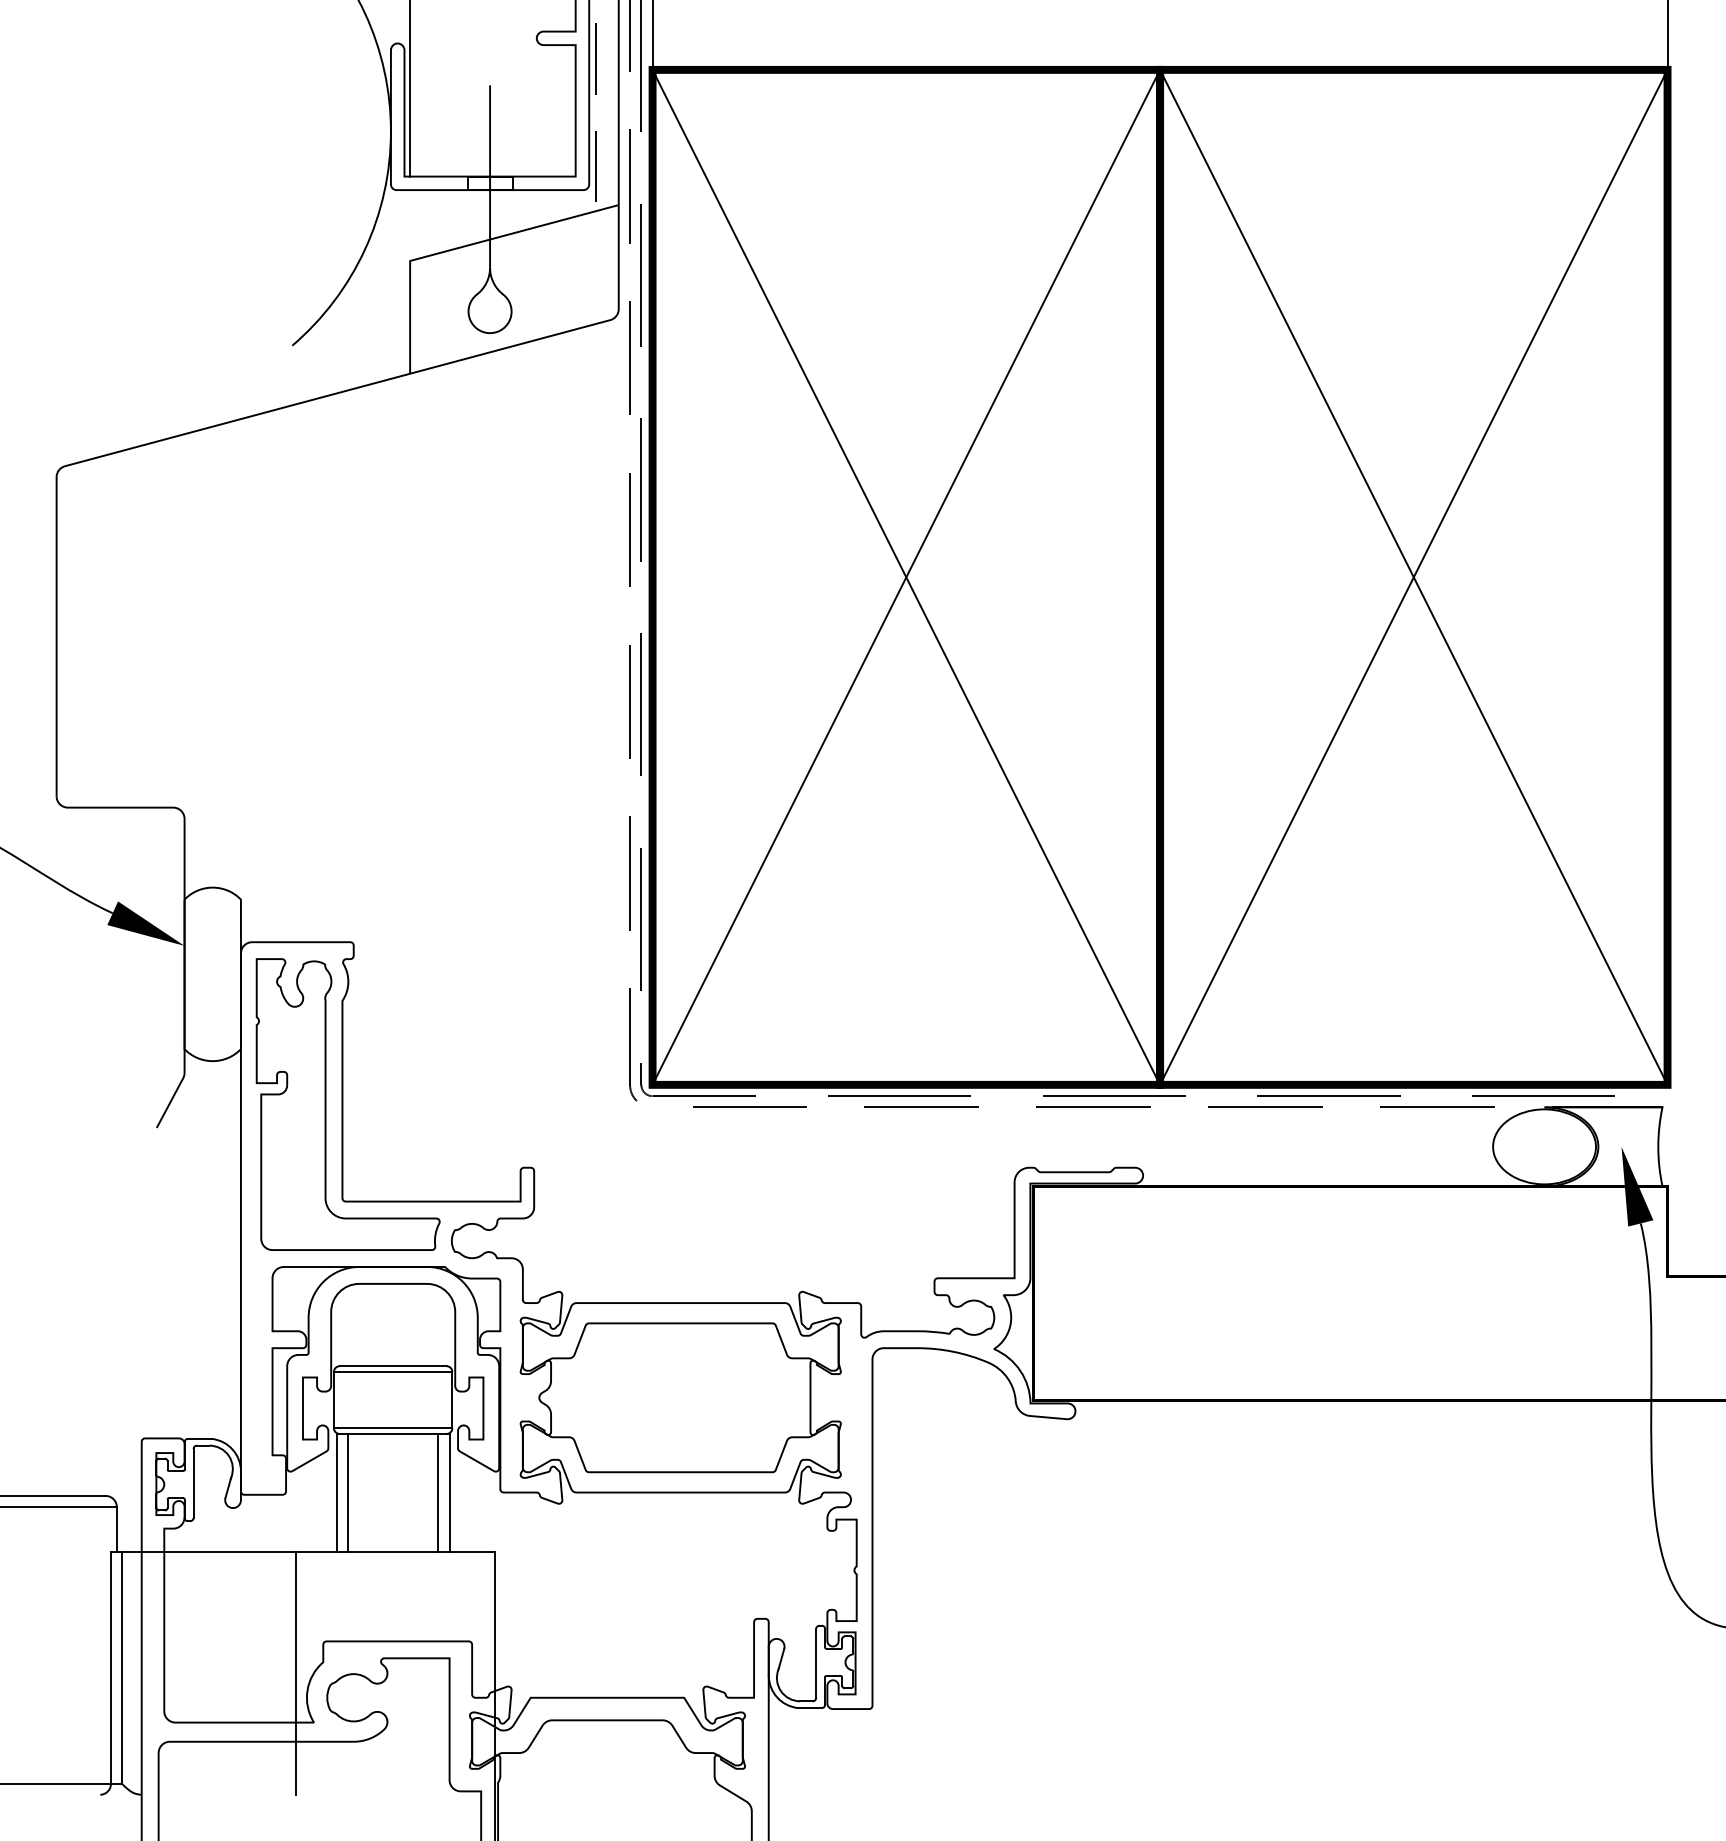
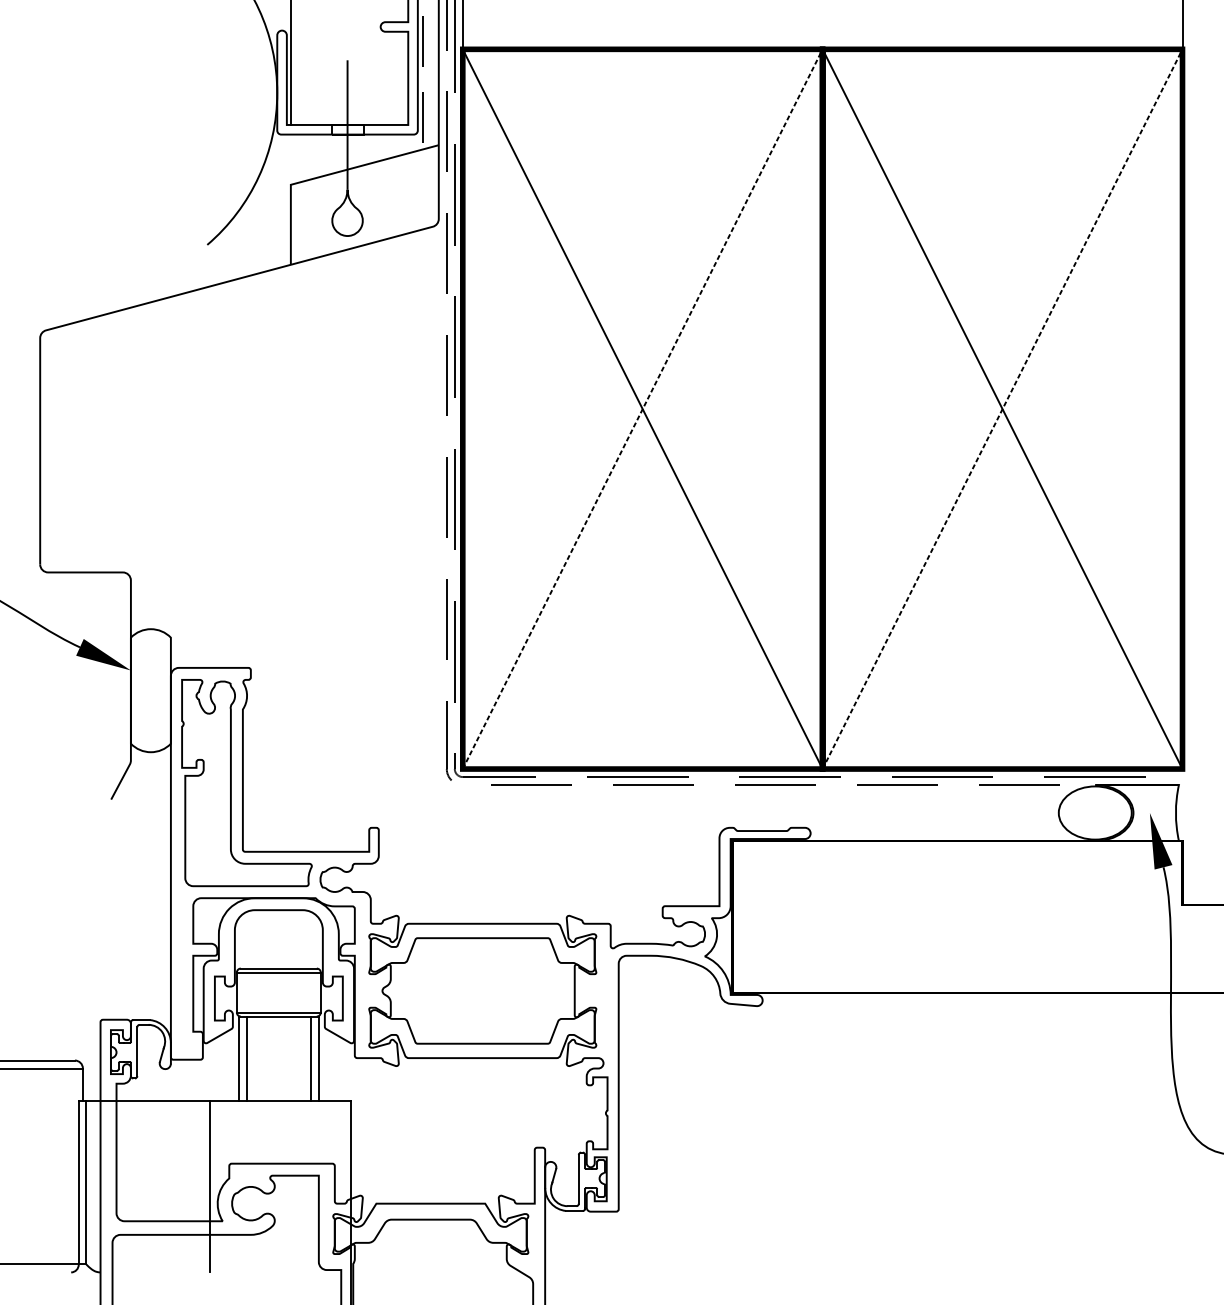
line: (906, 576) -> (642, 408), solid -> dashed
line: (1414, 576) -> (1003, 408), solid -> dashed

